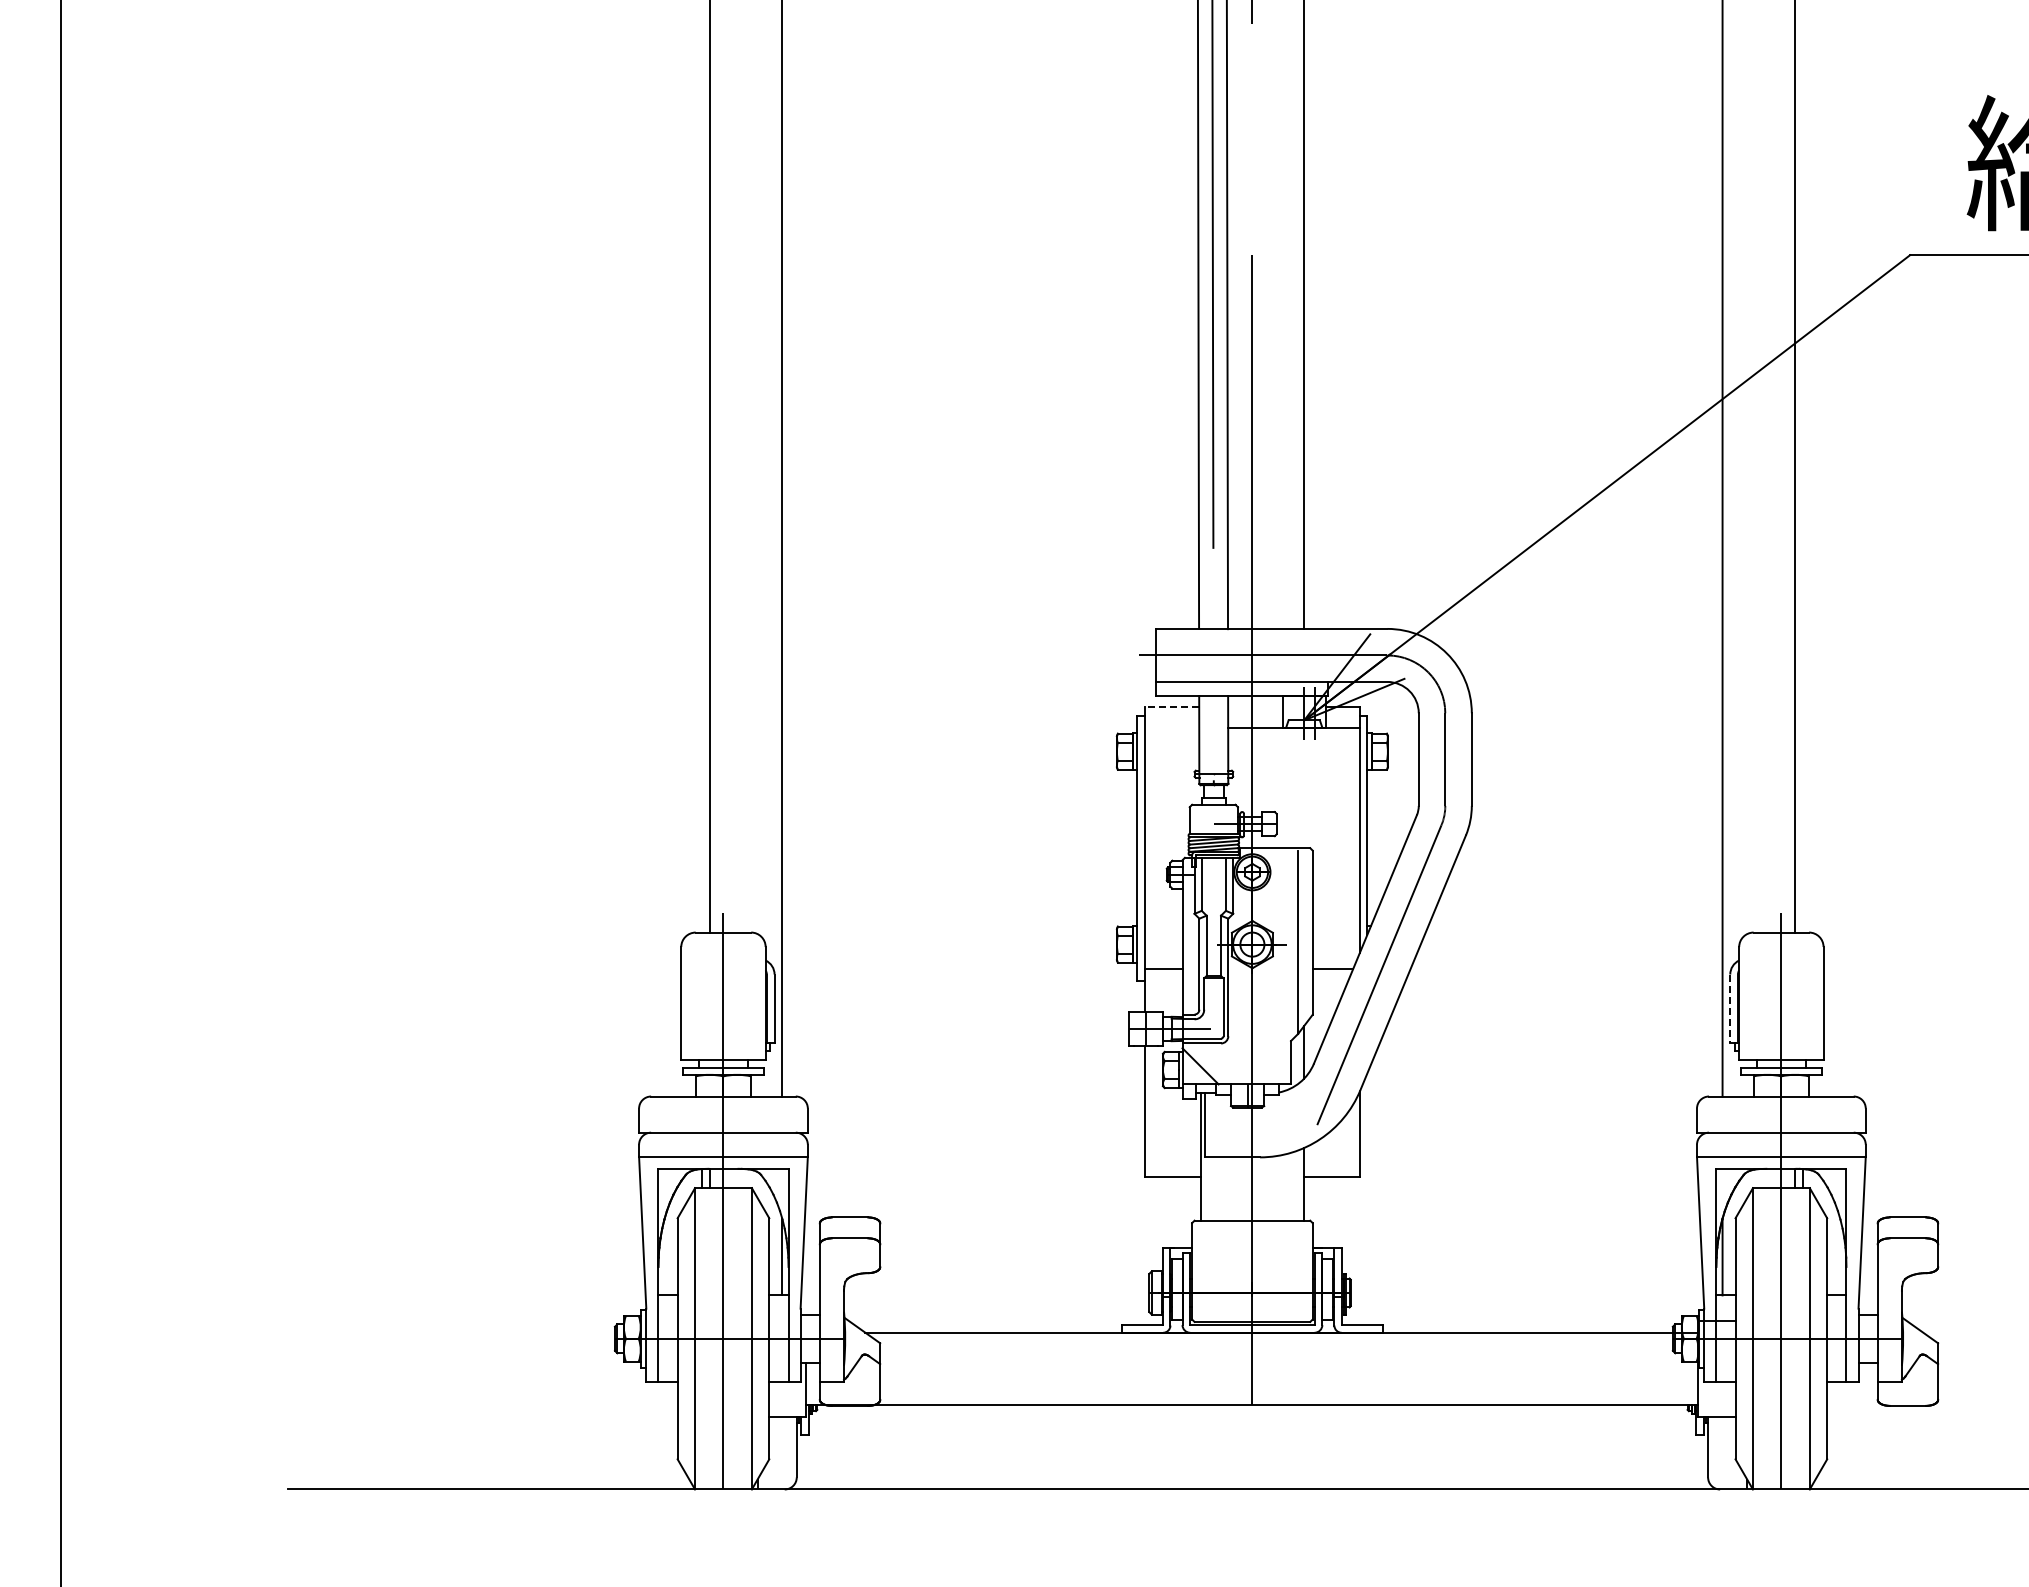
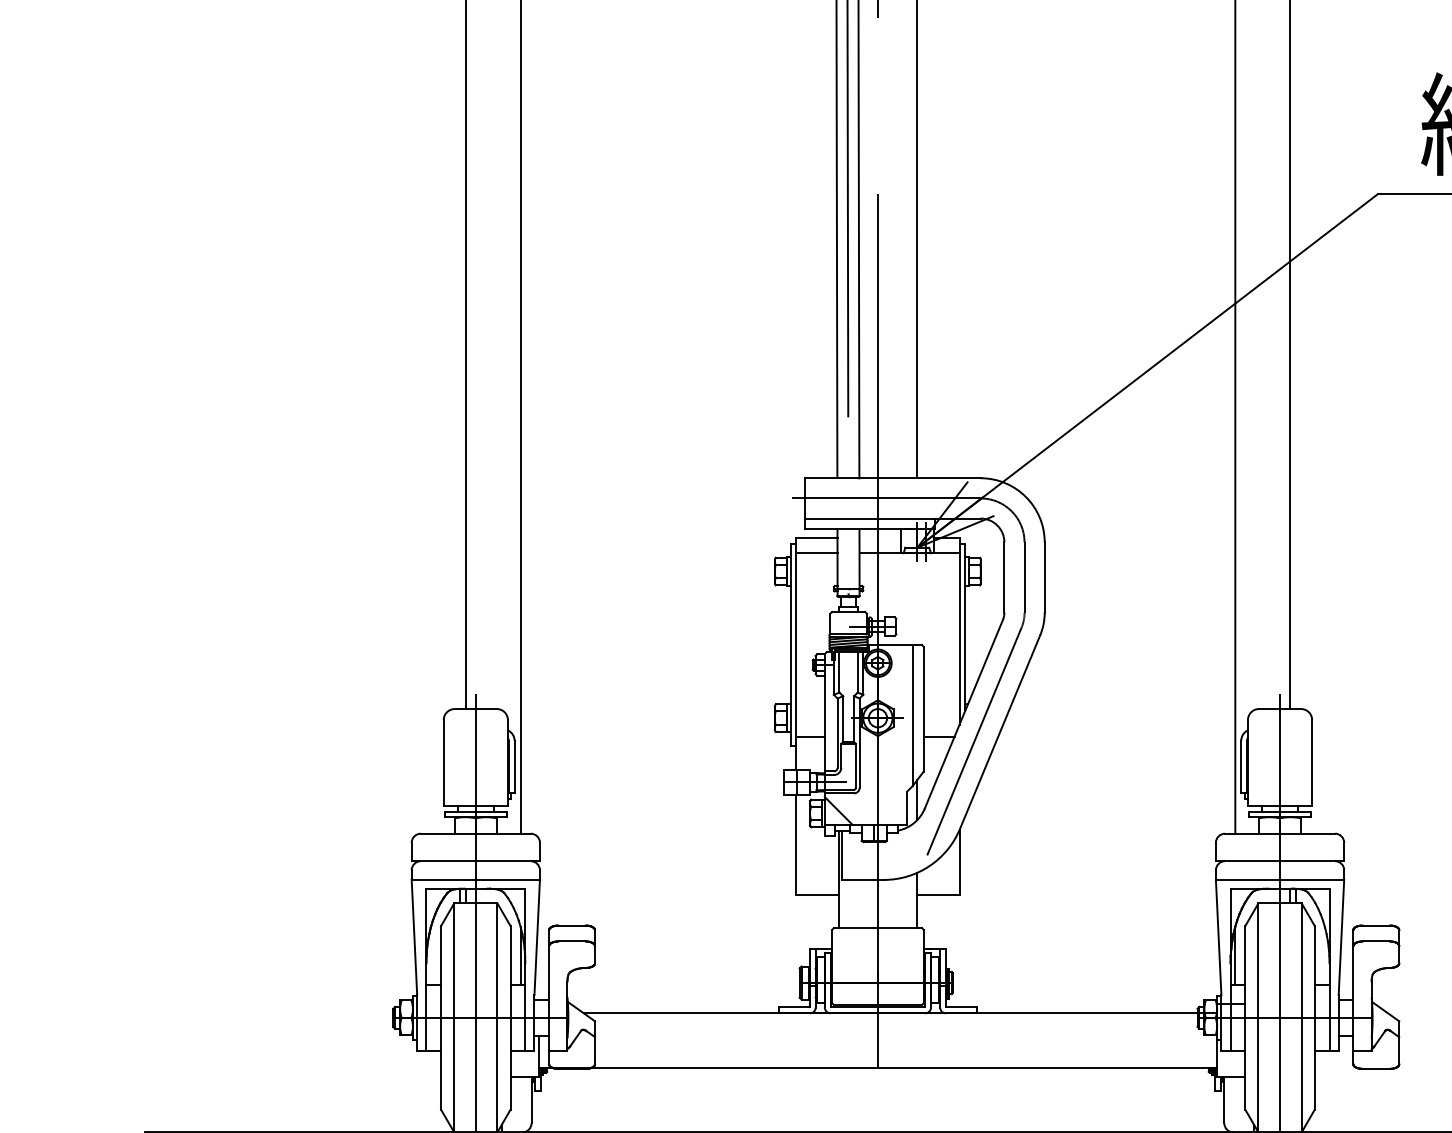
line: (1171, 707) -> (816, 537), dashed -> solid
line: (1172, 727) -> (817, 553), added
line: (1730, 1009) -> (1241, 767), dashed -> solid

